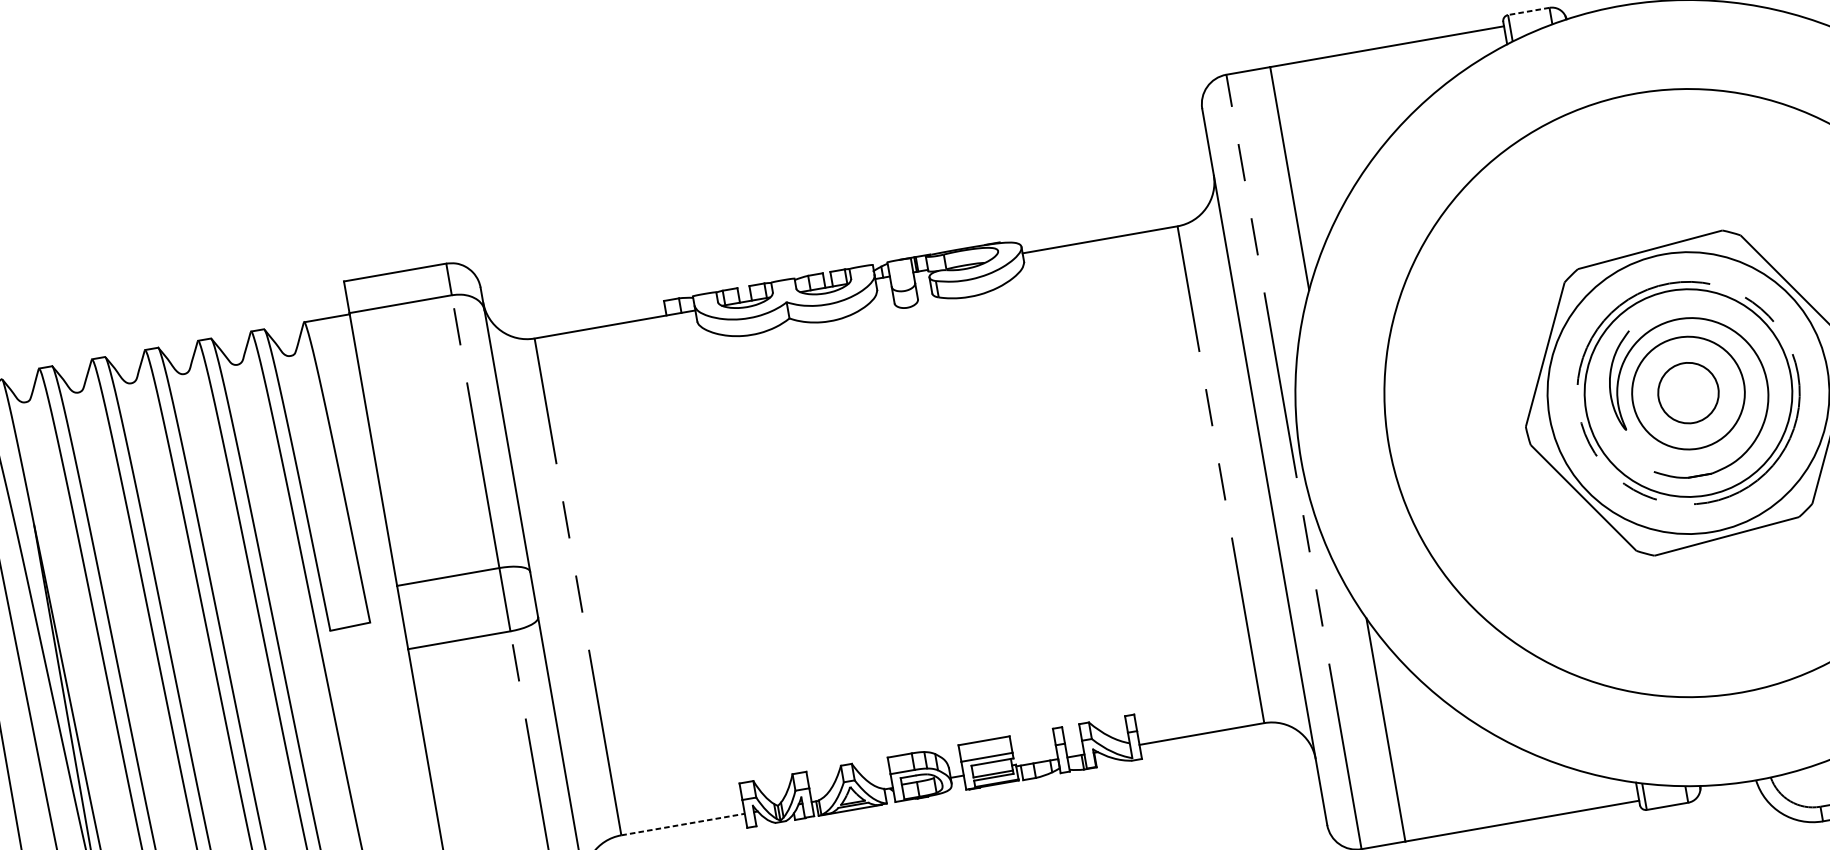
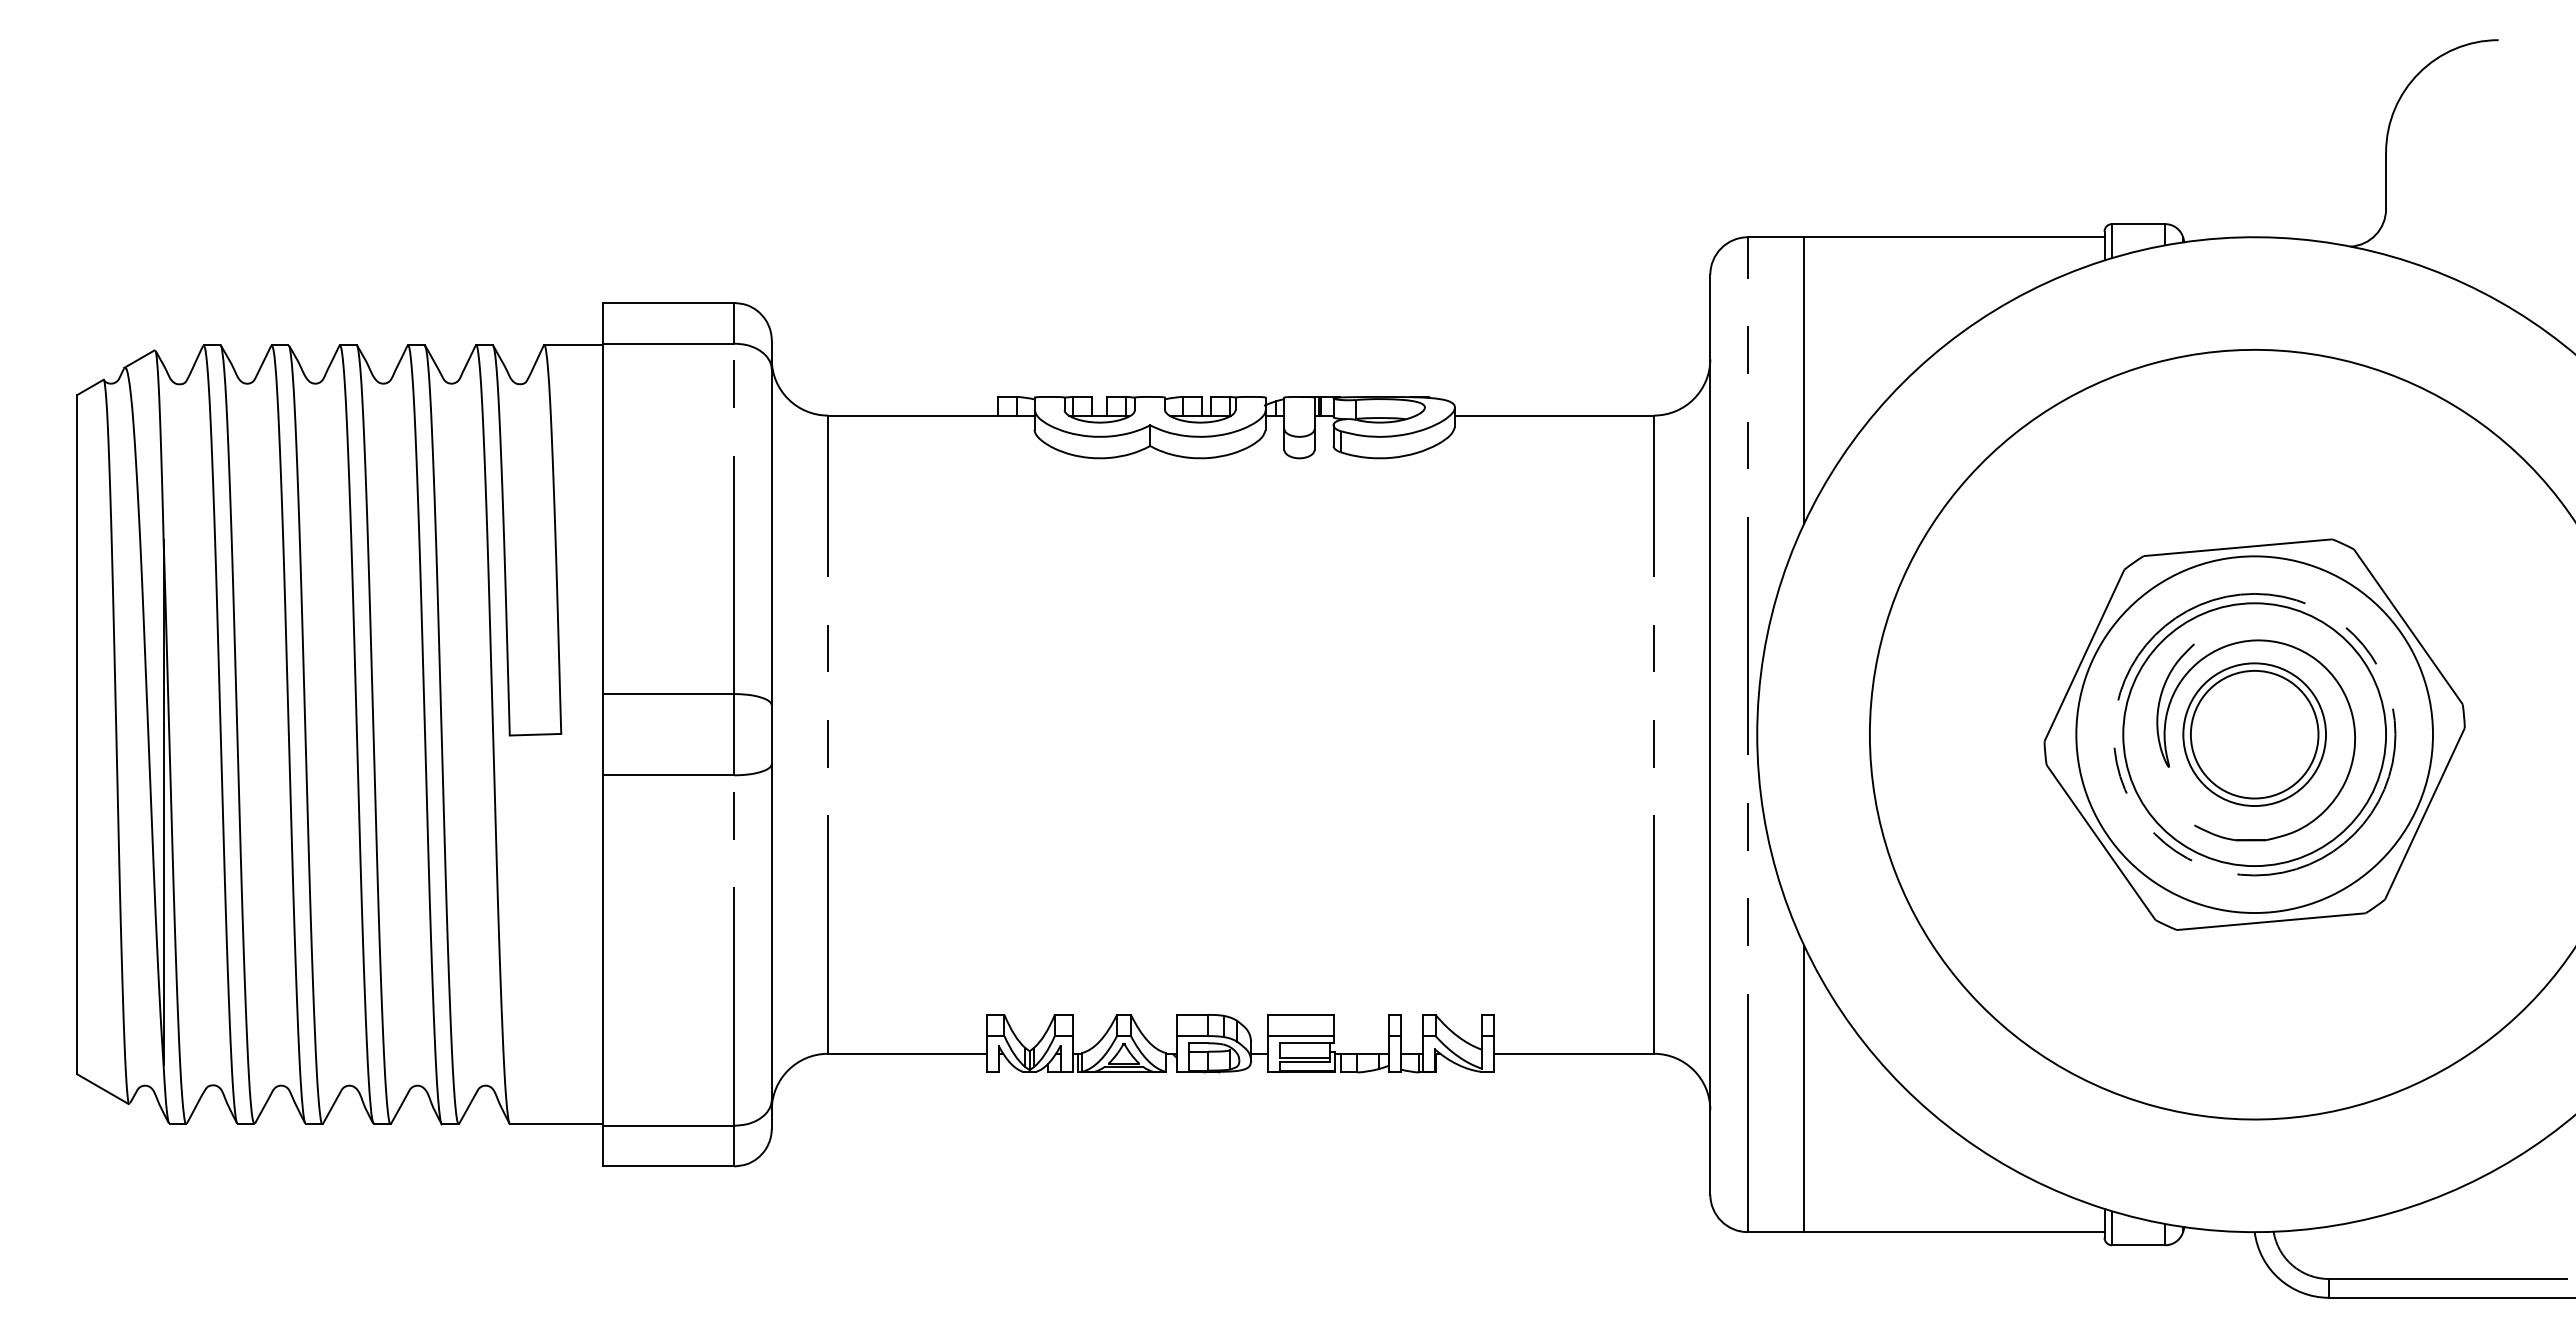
line: (1528, 11) -> (2138, 224), dashed -> solid
circle: (1688, 392) -> (2254, 734), size x1.67
line: (683, 824) -> (907, 1053), dashed -> solid

